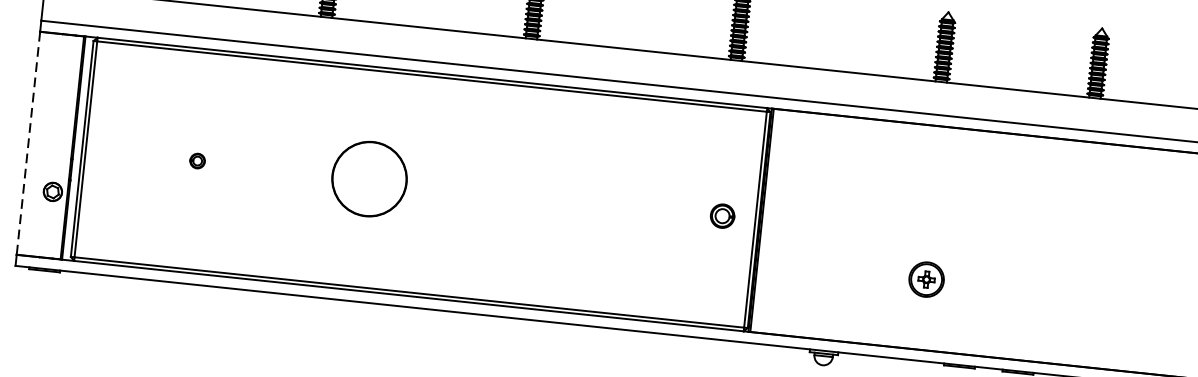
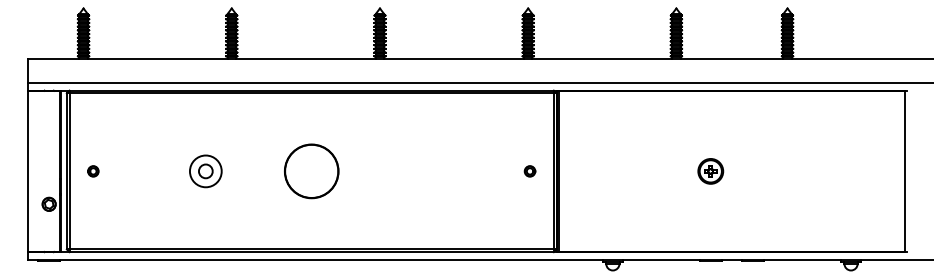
line: (29, 143) -> (28, 171), dashed -> solid
part: (197, 161) -> (93, 171), moved
part: (273, 169) -> (205, 171), added
part: (369, 179) -> (311, 171), moved
part: (721, 216) -> (529, 171), size x0.62
part: (926, 279) -> (710, 171), moved

